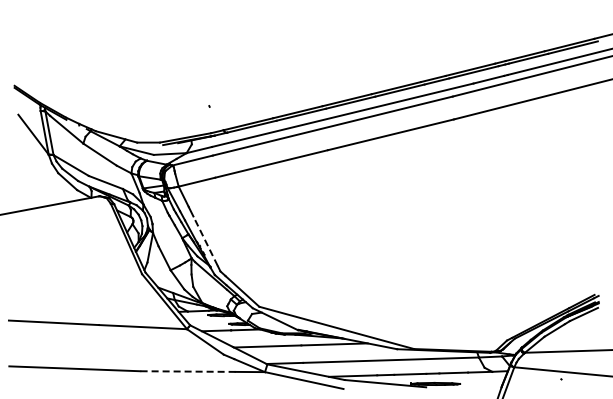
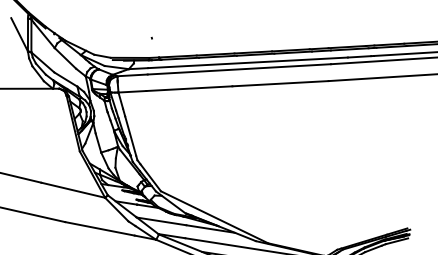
line: (205, 241) -> (130, 136), dashed -> solid
line: (187, 371) -> (99, 228), dashed -> solid

